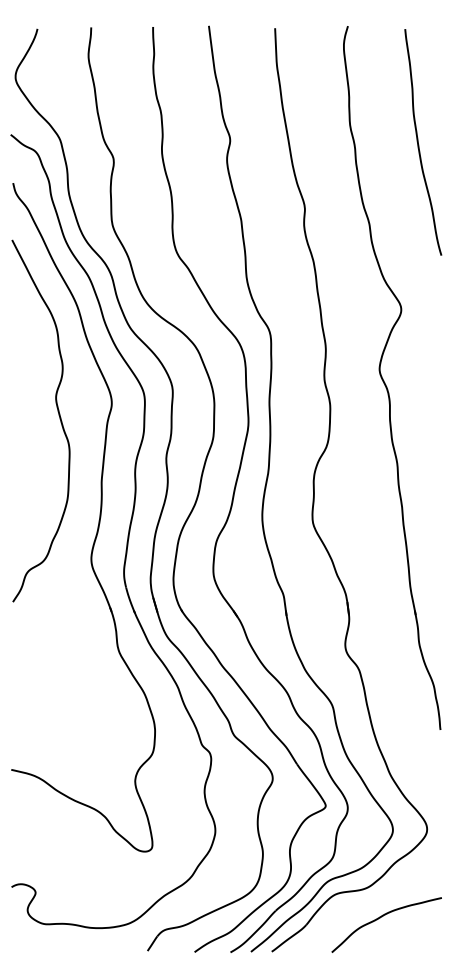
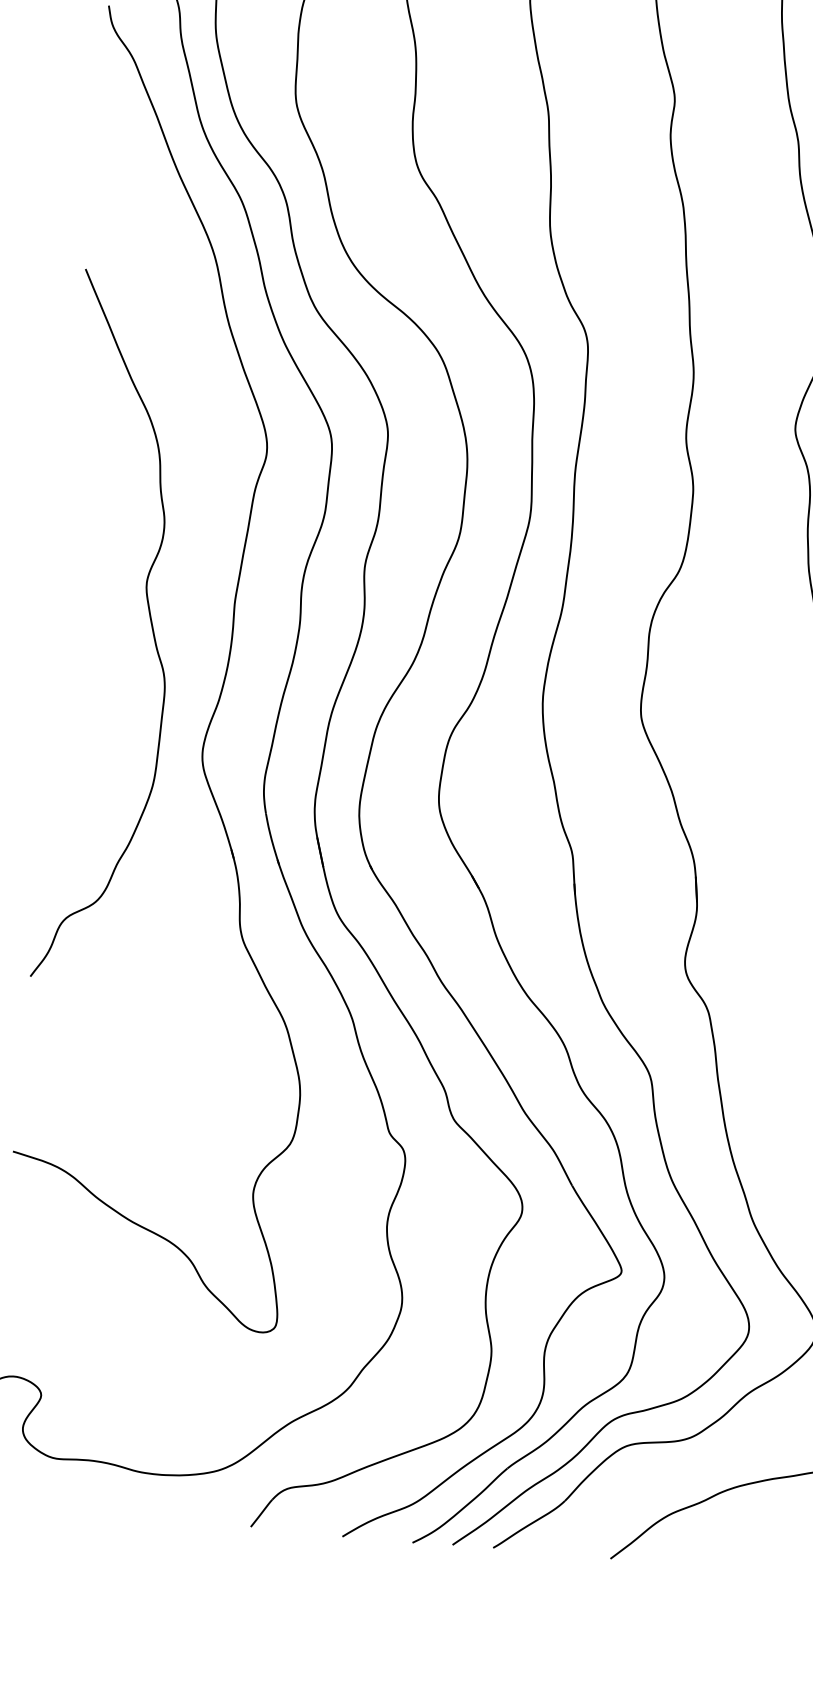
curve: (58, 415) -> (148, 619), moved

